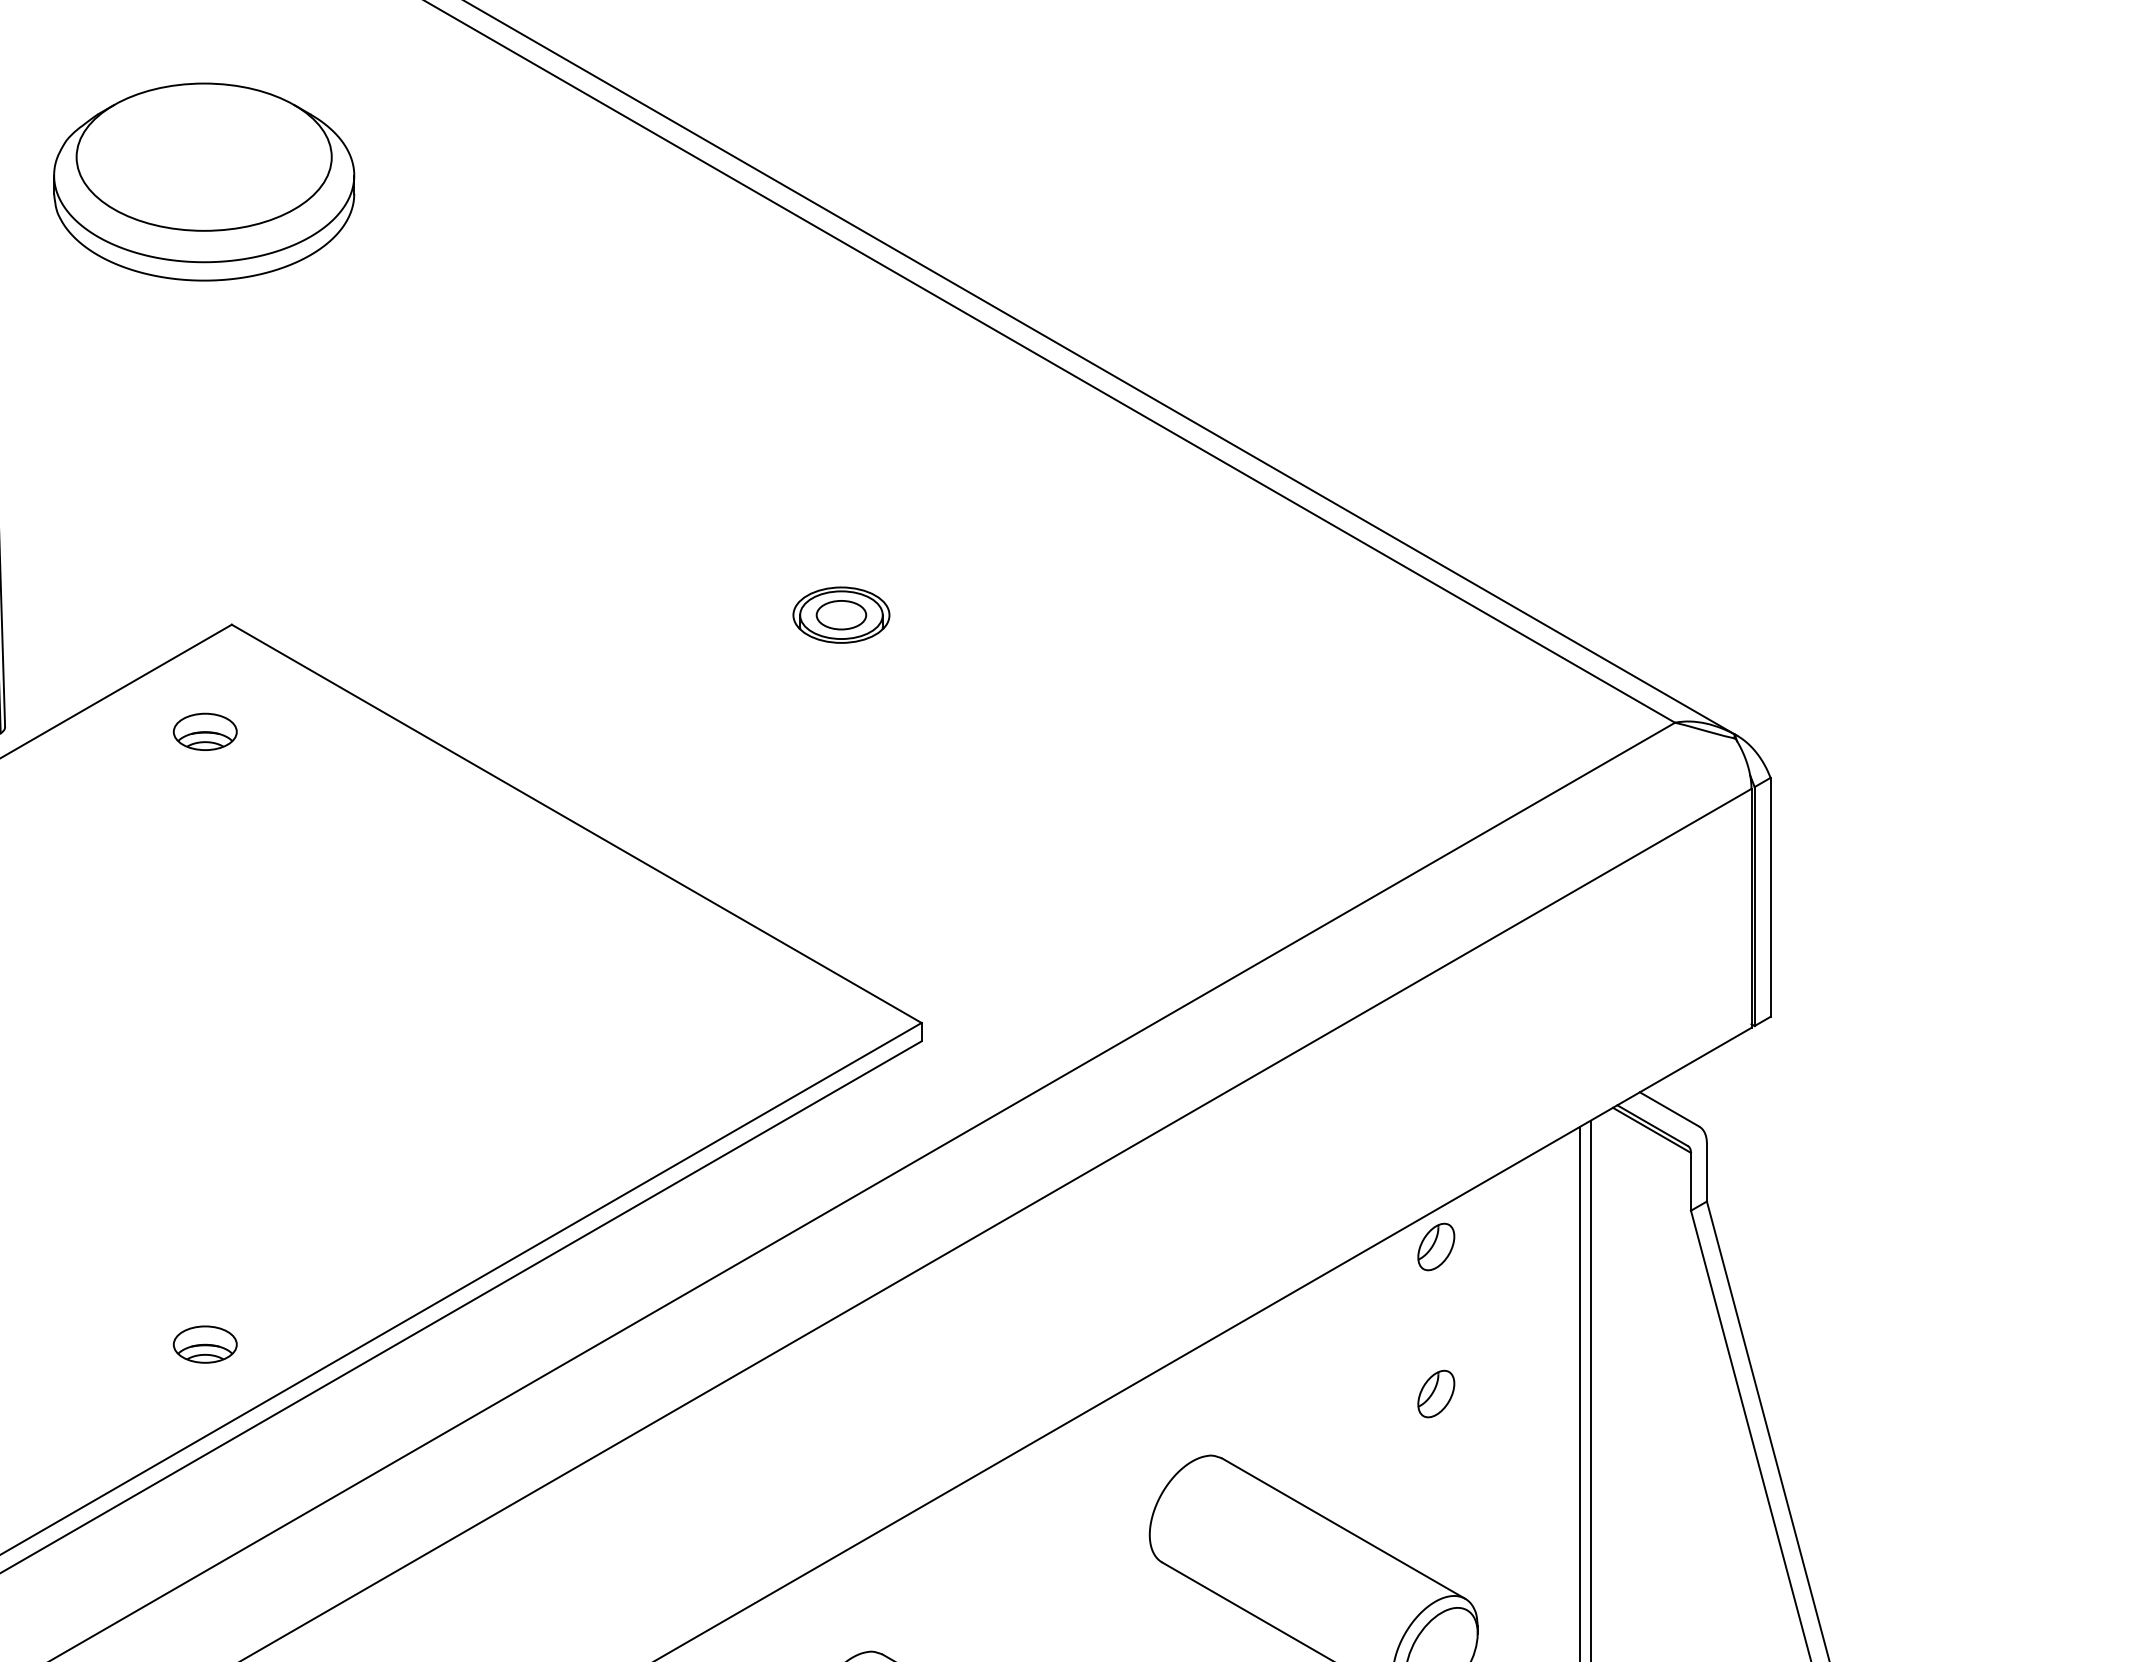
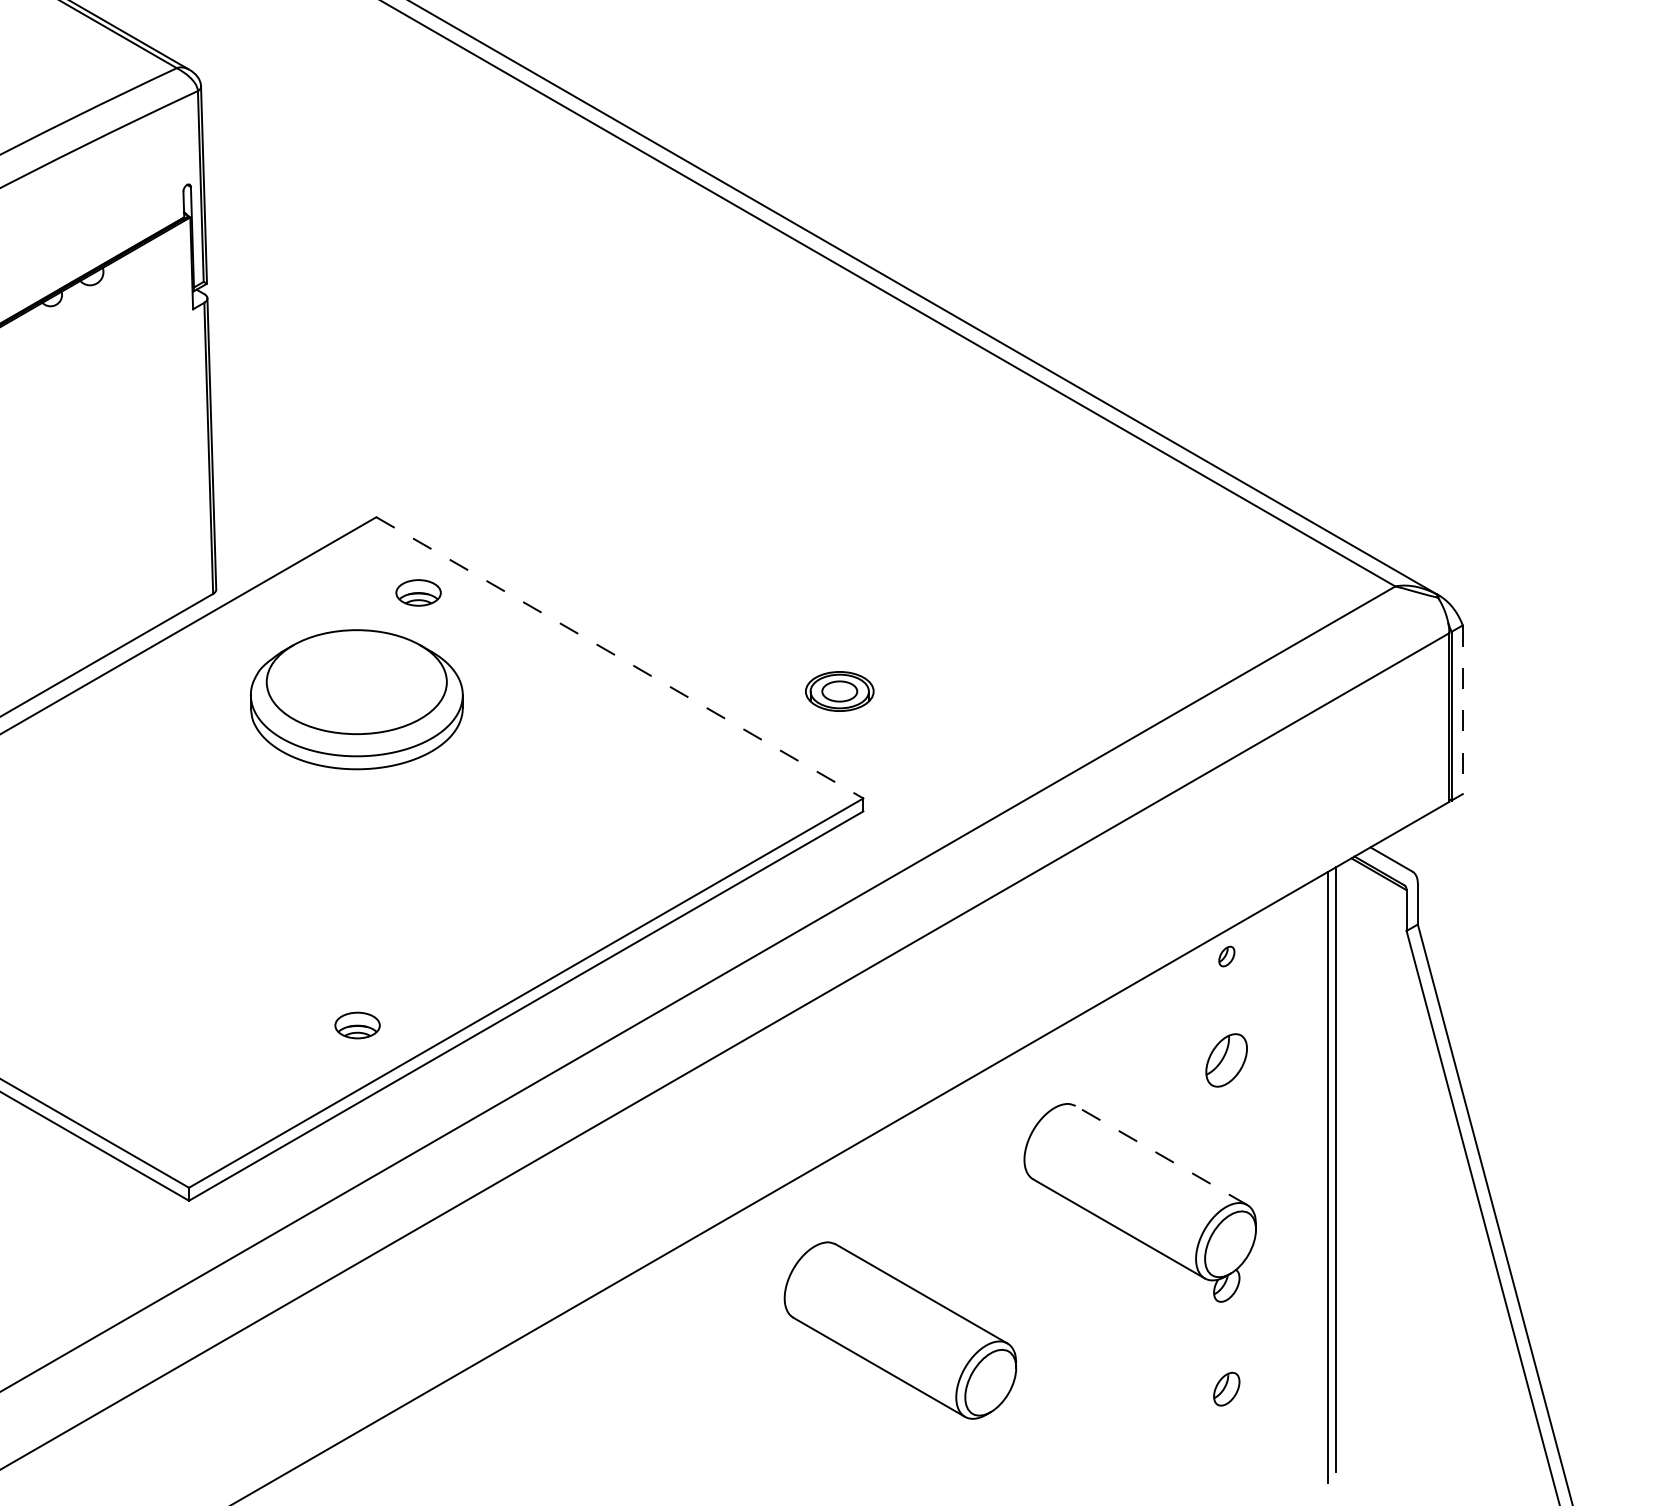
part: (203, 181) -> (356, 699), moved
part: (841, 615) -> (839, 691), moved
part: (205, 731) -> (418, 592), moved
line: (577, 824) -> (620, 658), solid -> dashed
line: (1770, 898) -> (1462, 710), solid -> dashed
part: (1435, 1246) -> (1226, 956), size x0.6
part: (1435, 1394) -> (1226, 1060), size x1.6
line: (1343, 1528) -> (1161, 1155), solid -> dashed

